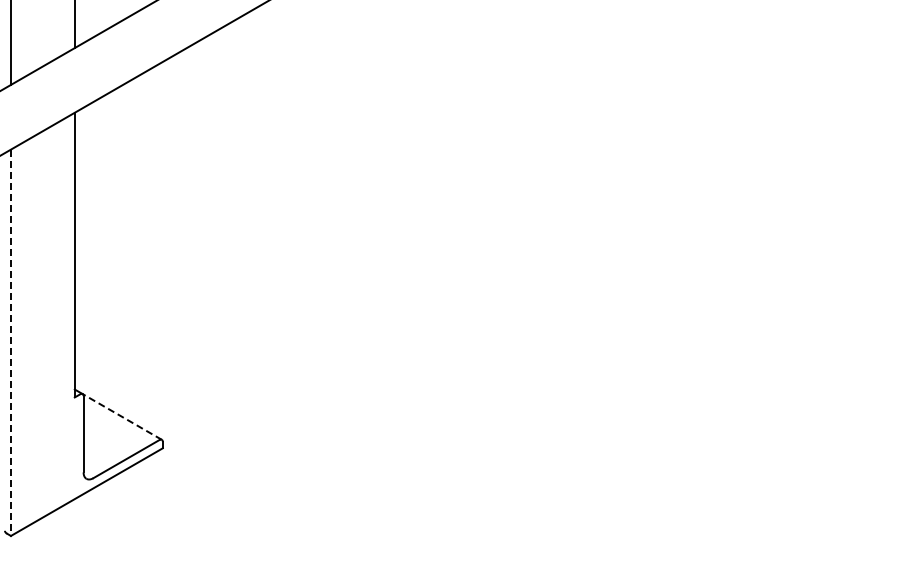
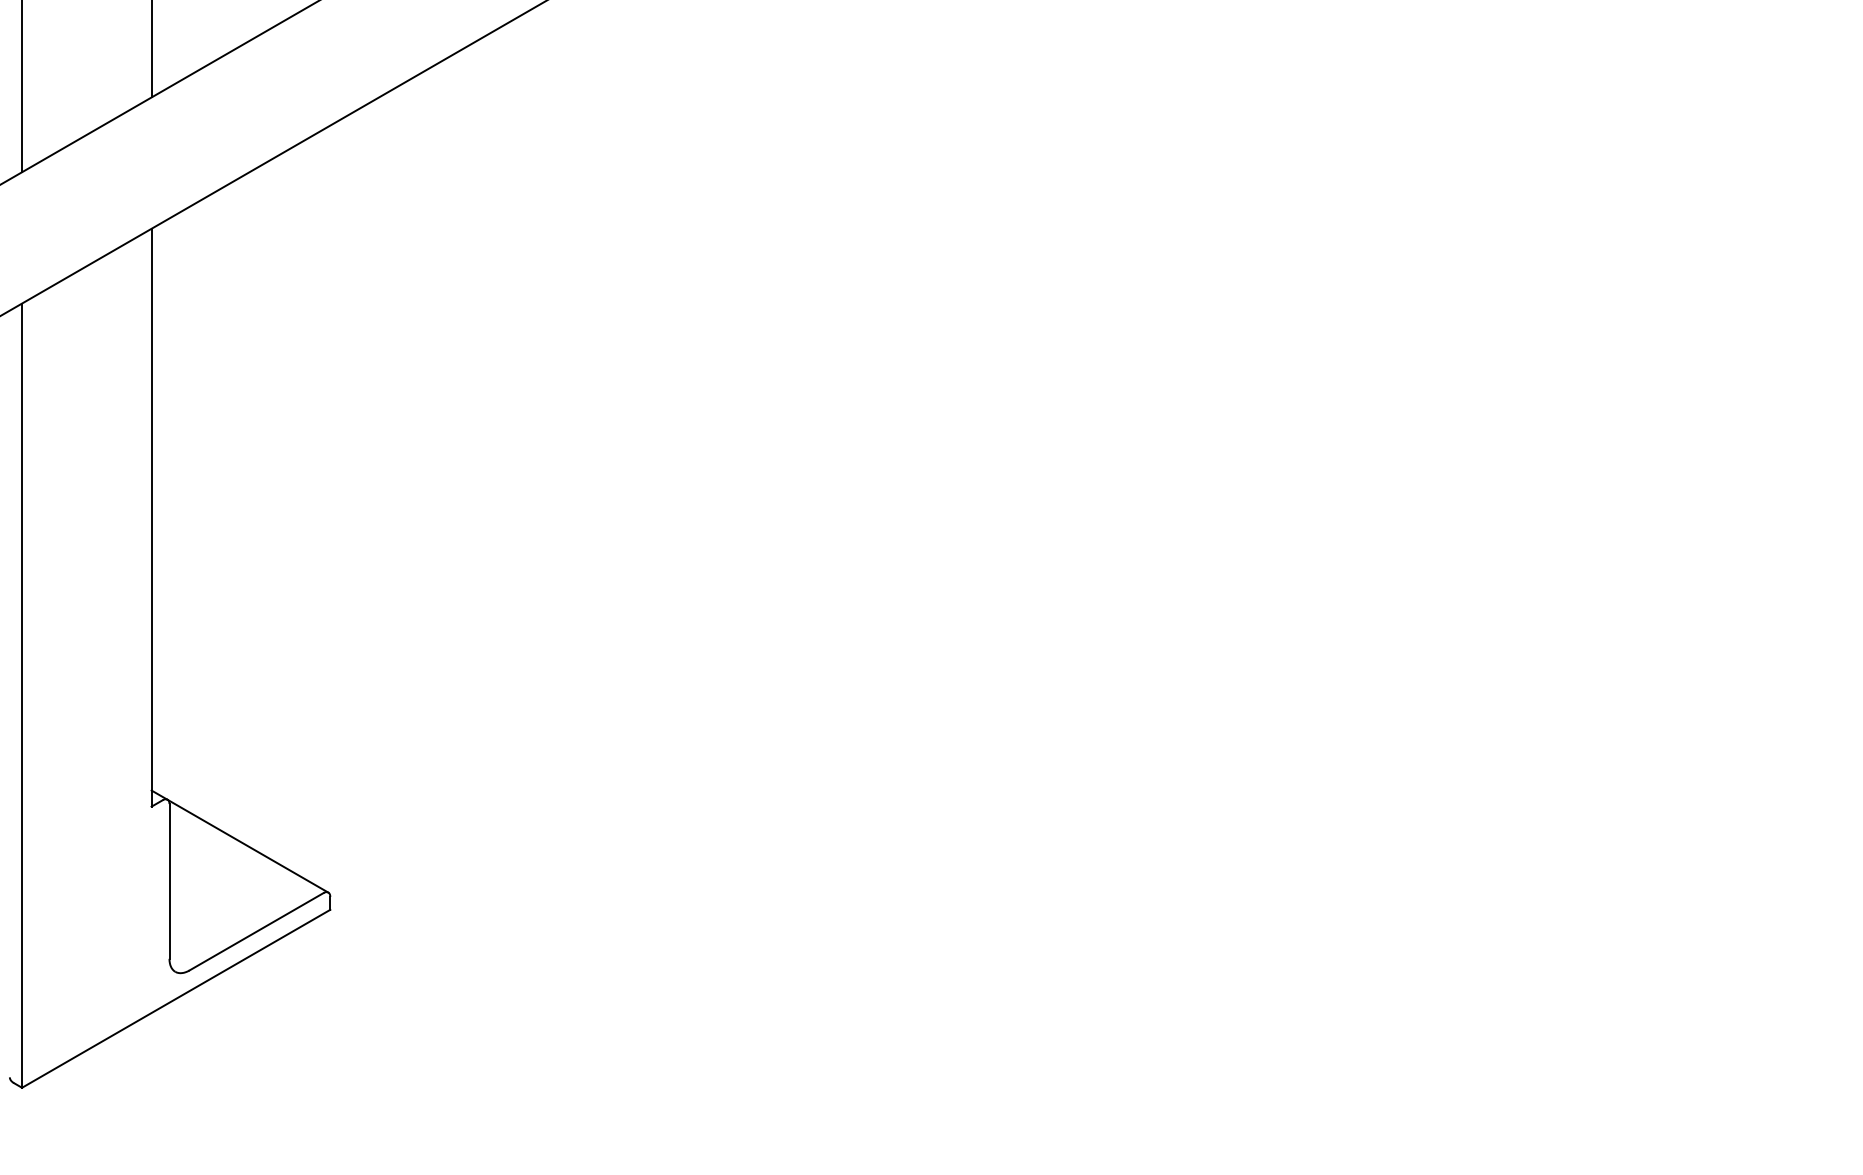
line: (10, 343) -> (21, 697), dashed -> solid
line: (122, 416) -> (248, 845), dashed -> solid

